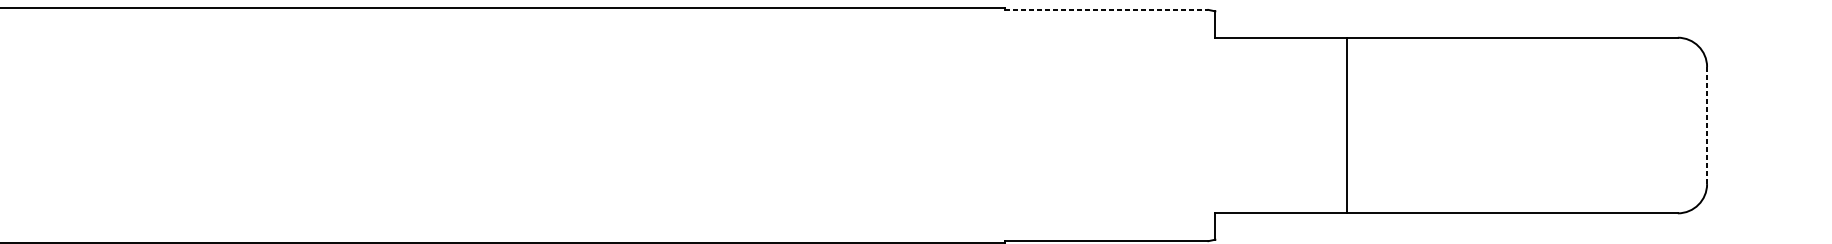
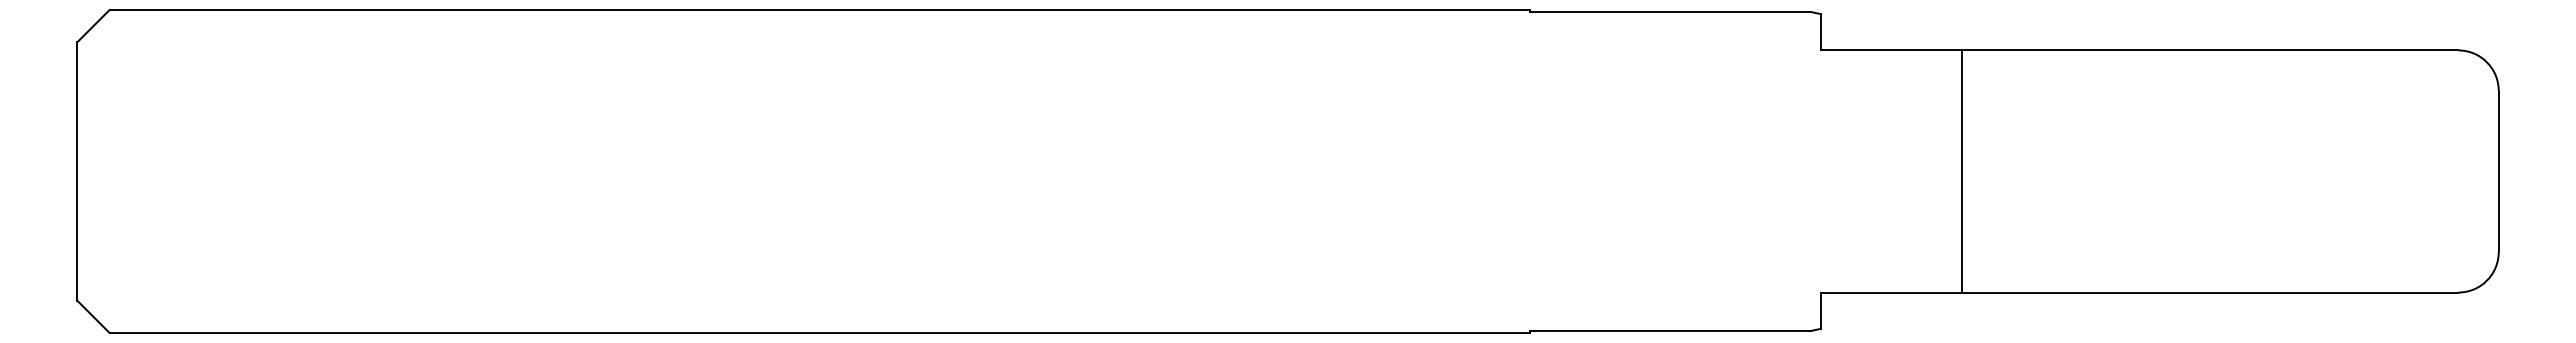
line: (1106, 10) -> (1670, 12), dashed -> solid
line: (1346, 125) -> (1961, 171), moved
line: (1706, 125) -> (2498, 171), dashed -> solid

